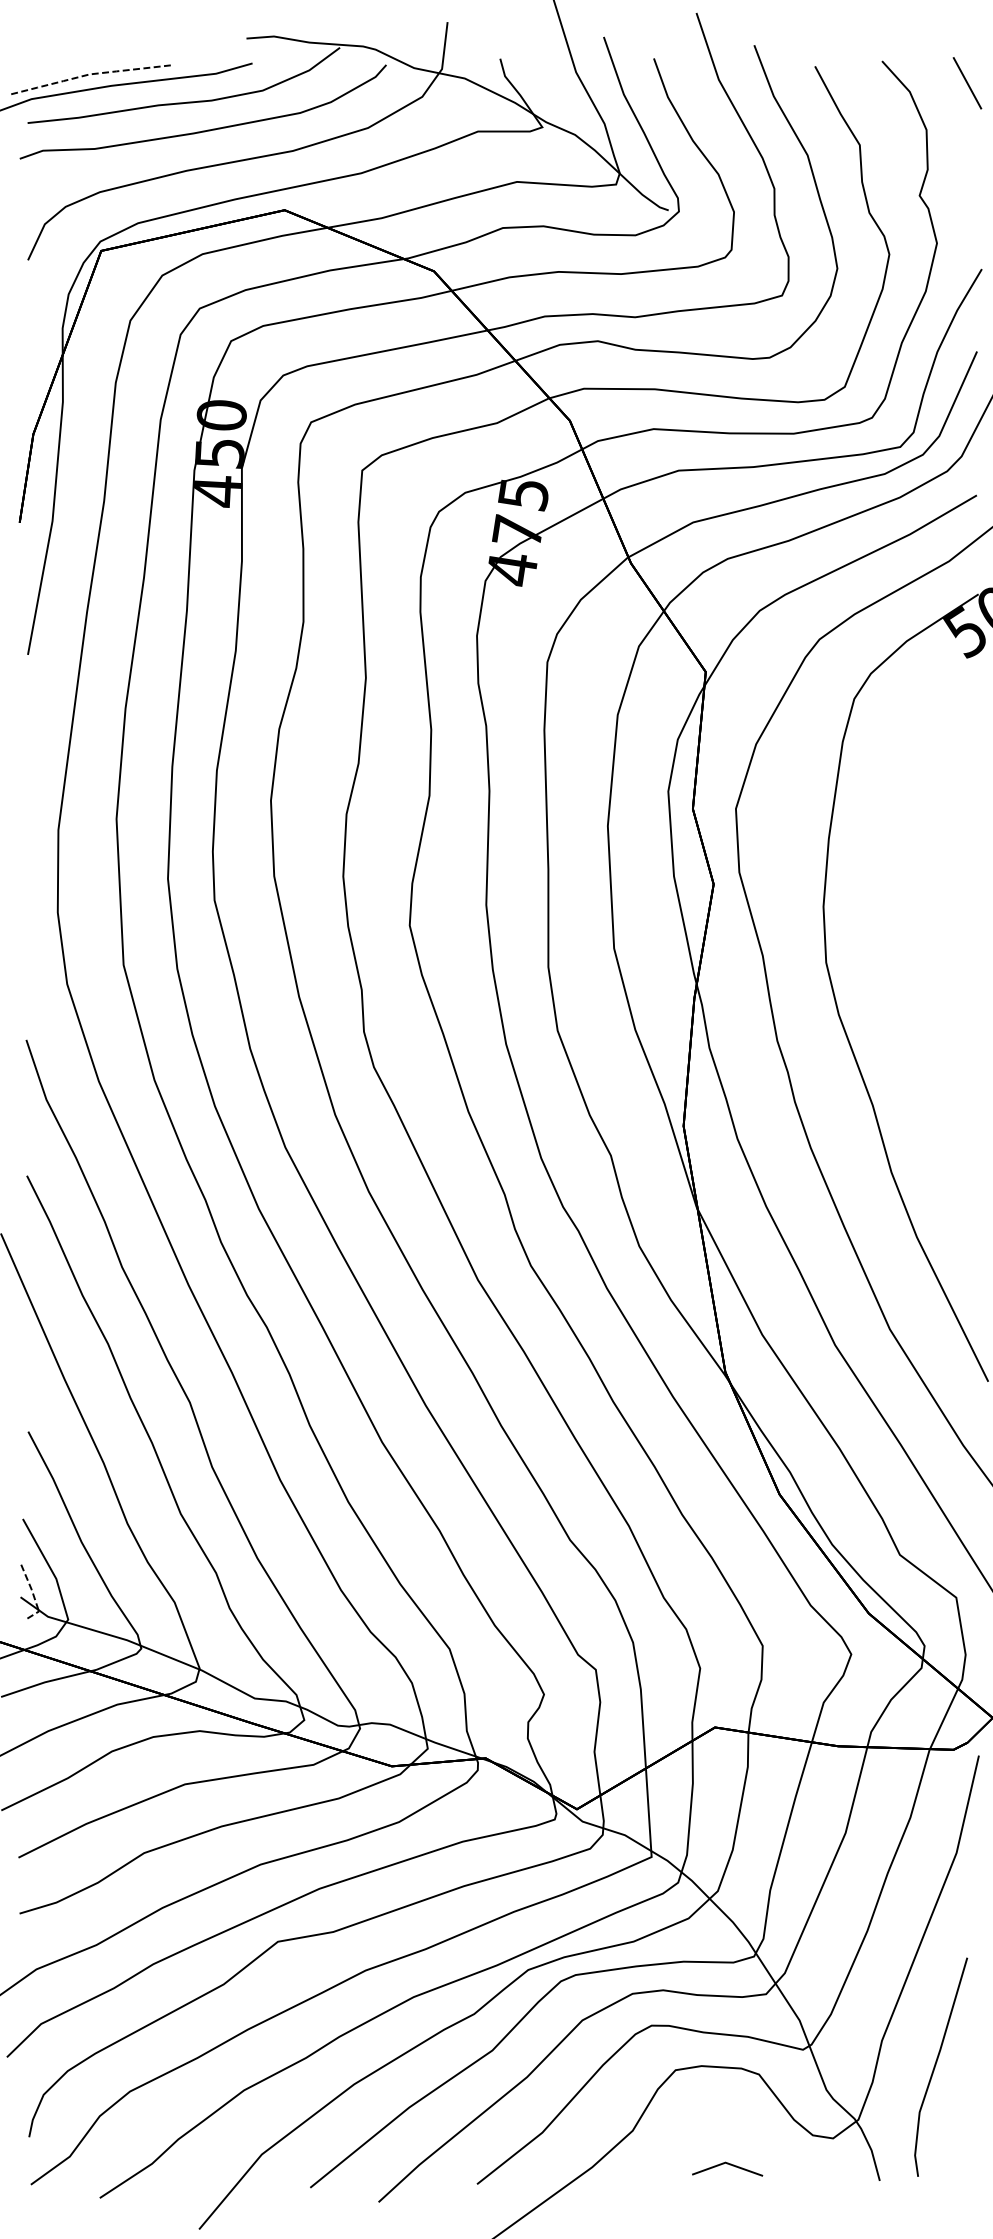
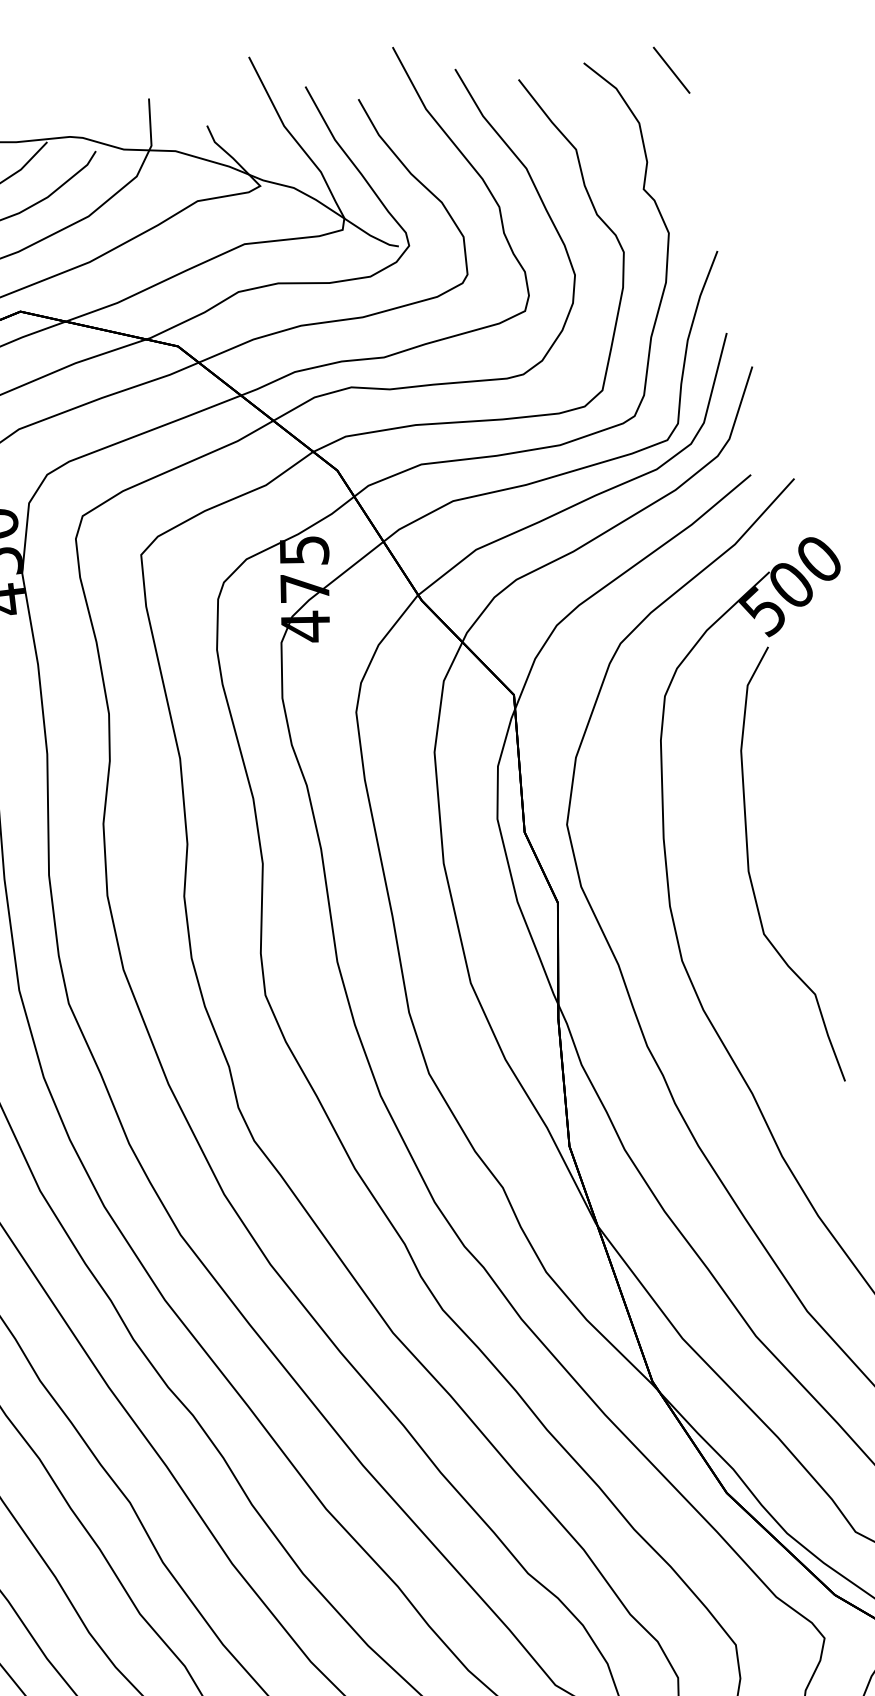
part: (908, 889) -> (750, 874), added

